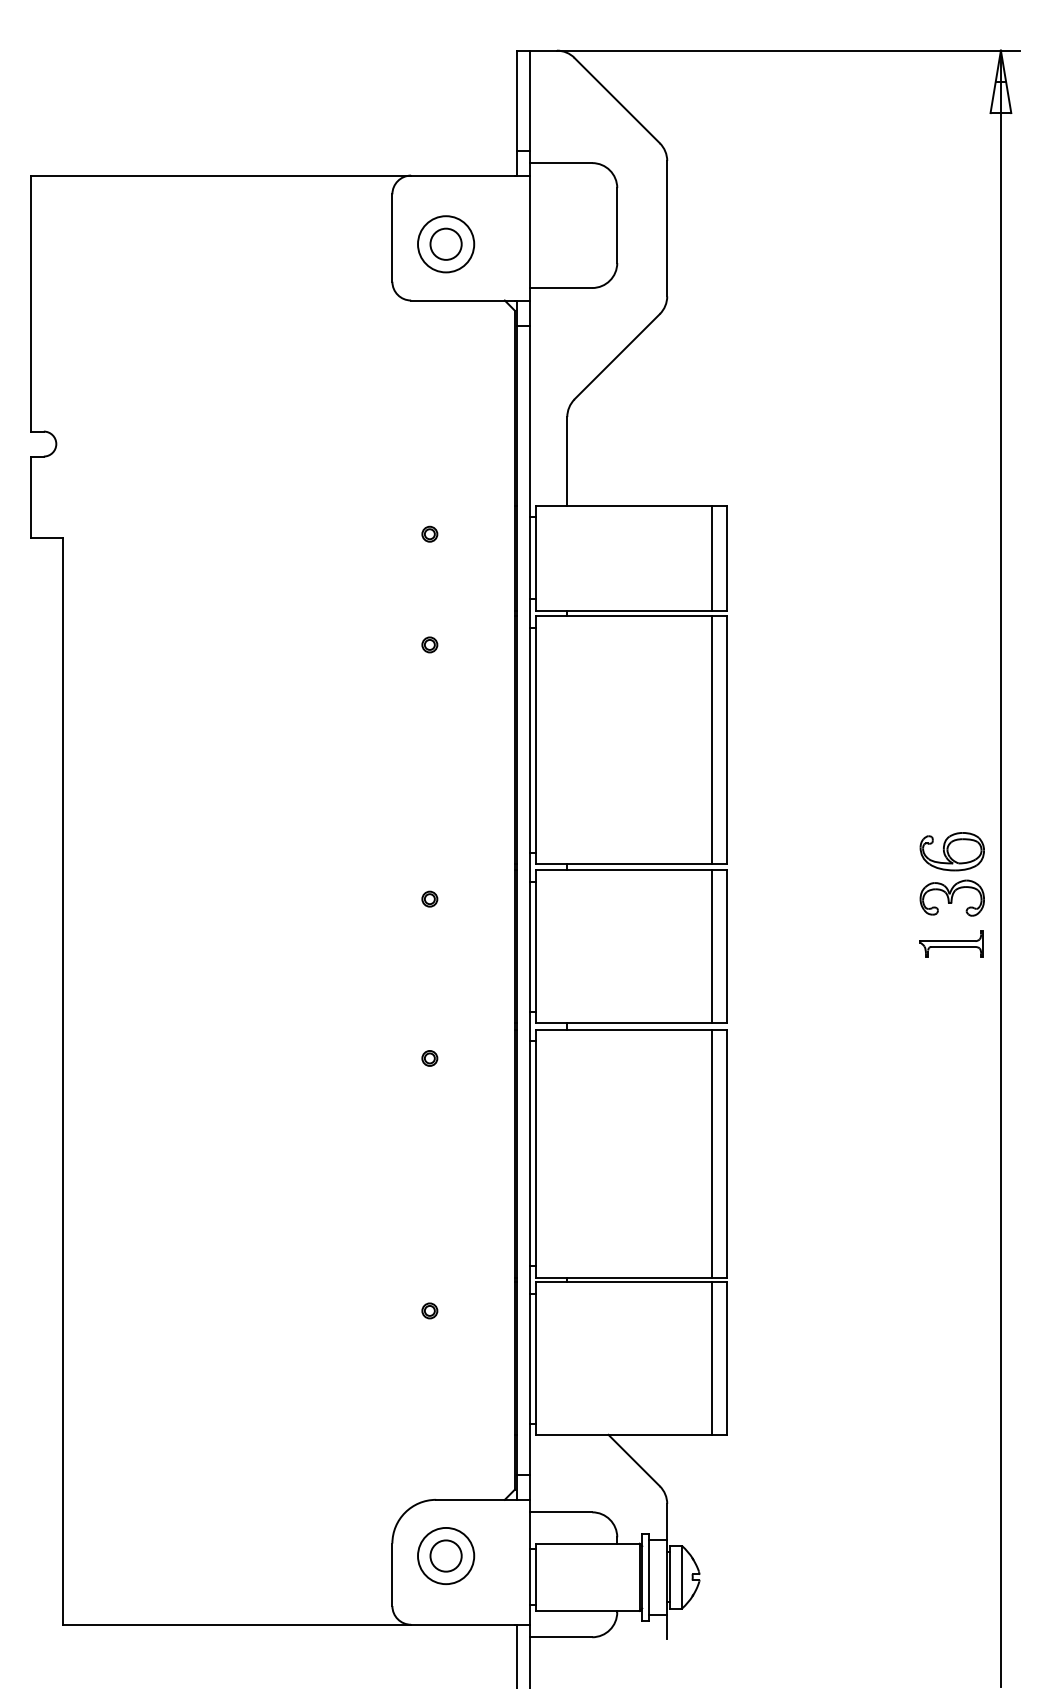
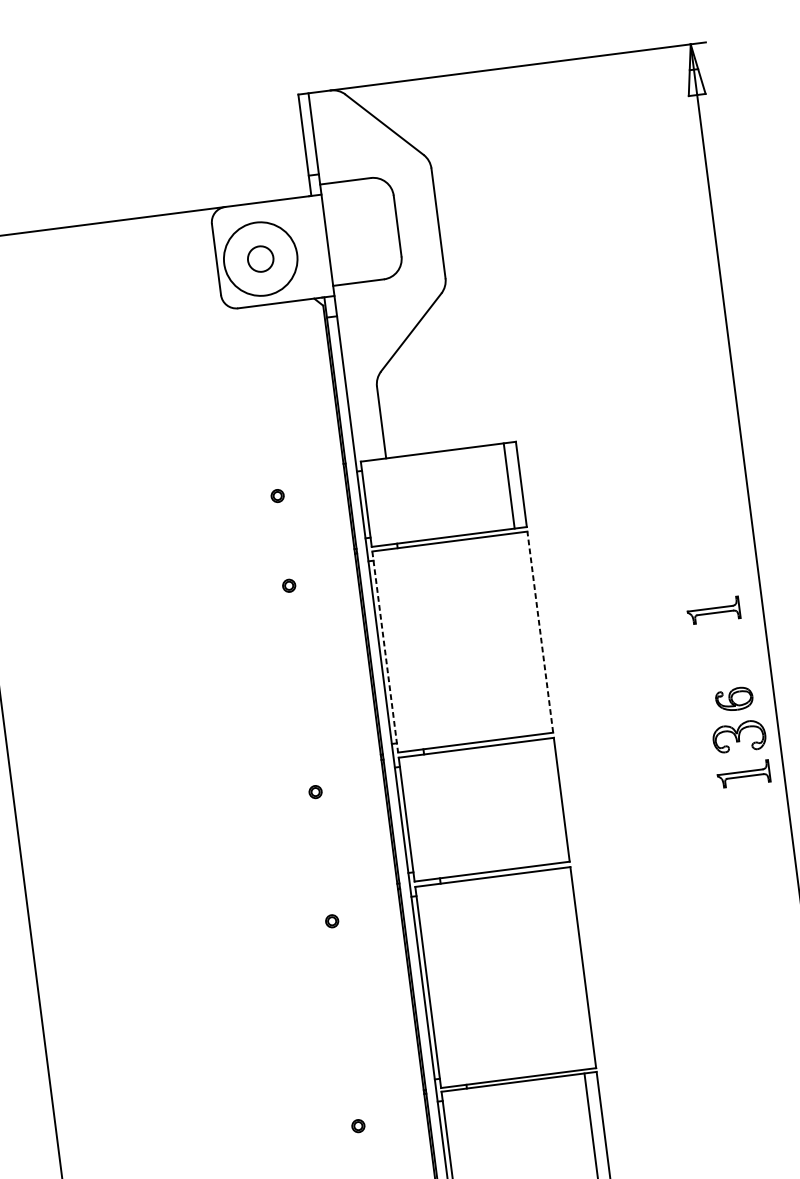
circle: (446, 244) -> (261, 259), size x1.6
line: (536, 740) -> (385, 652), solid -> dashed
line: (712, 740) -> (528, 633), removed
line: (727, 740) -> (540, 632), solid -> dashed
part: (940, 740) -> (713, 610), added
part: (951, 851) -> (733, 699), size x0.7
line: (712, 946) -> (549, 801), removed
line: (712, 1153) -> (571, 969), removed

